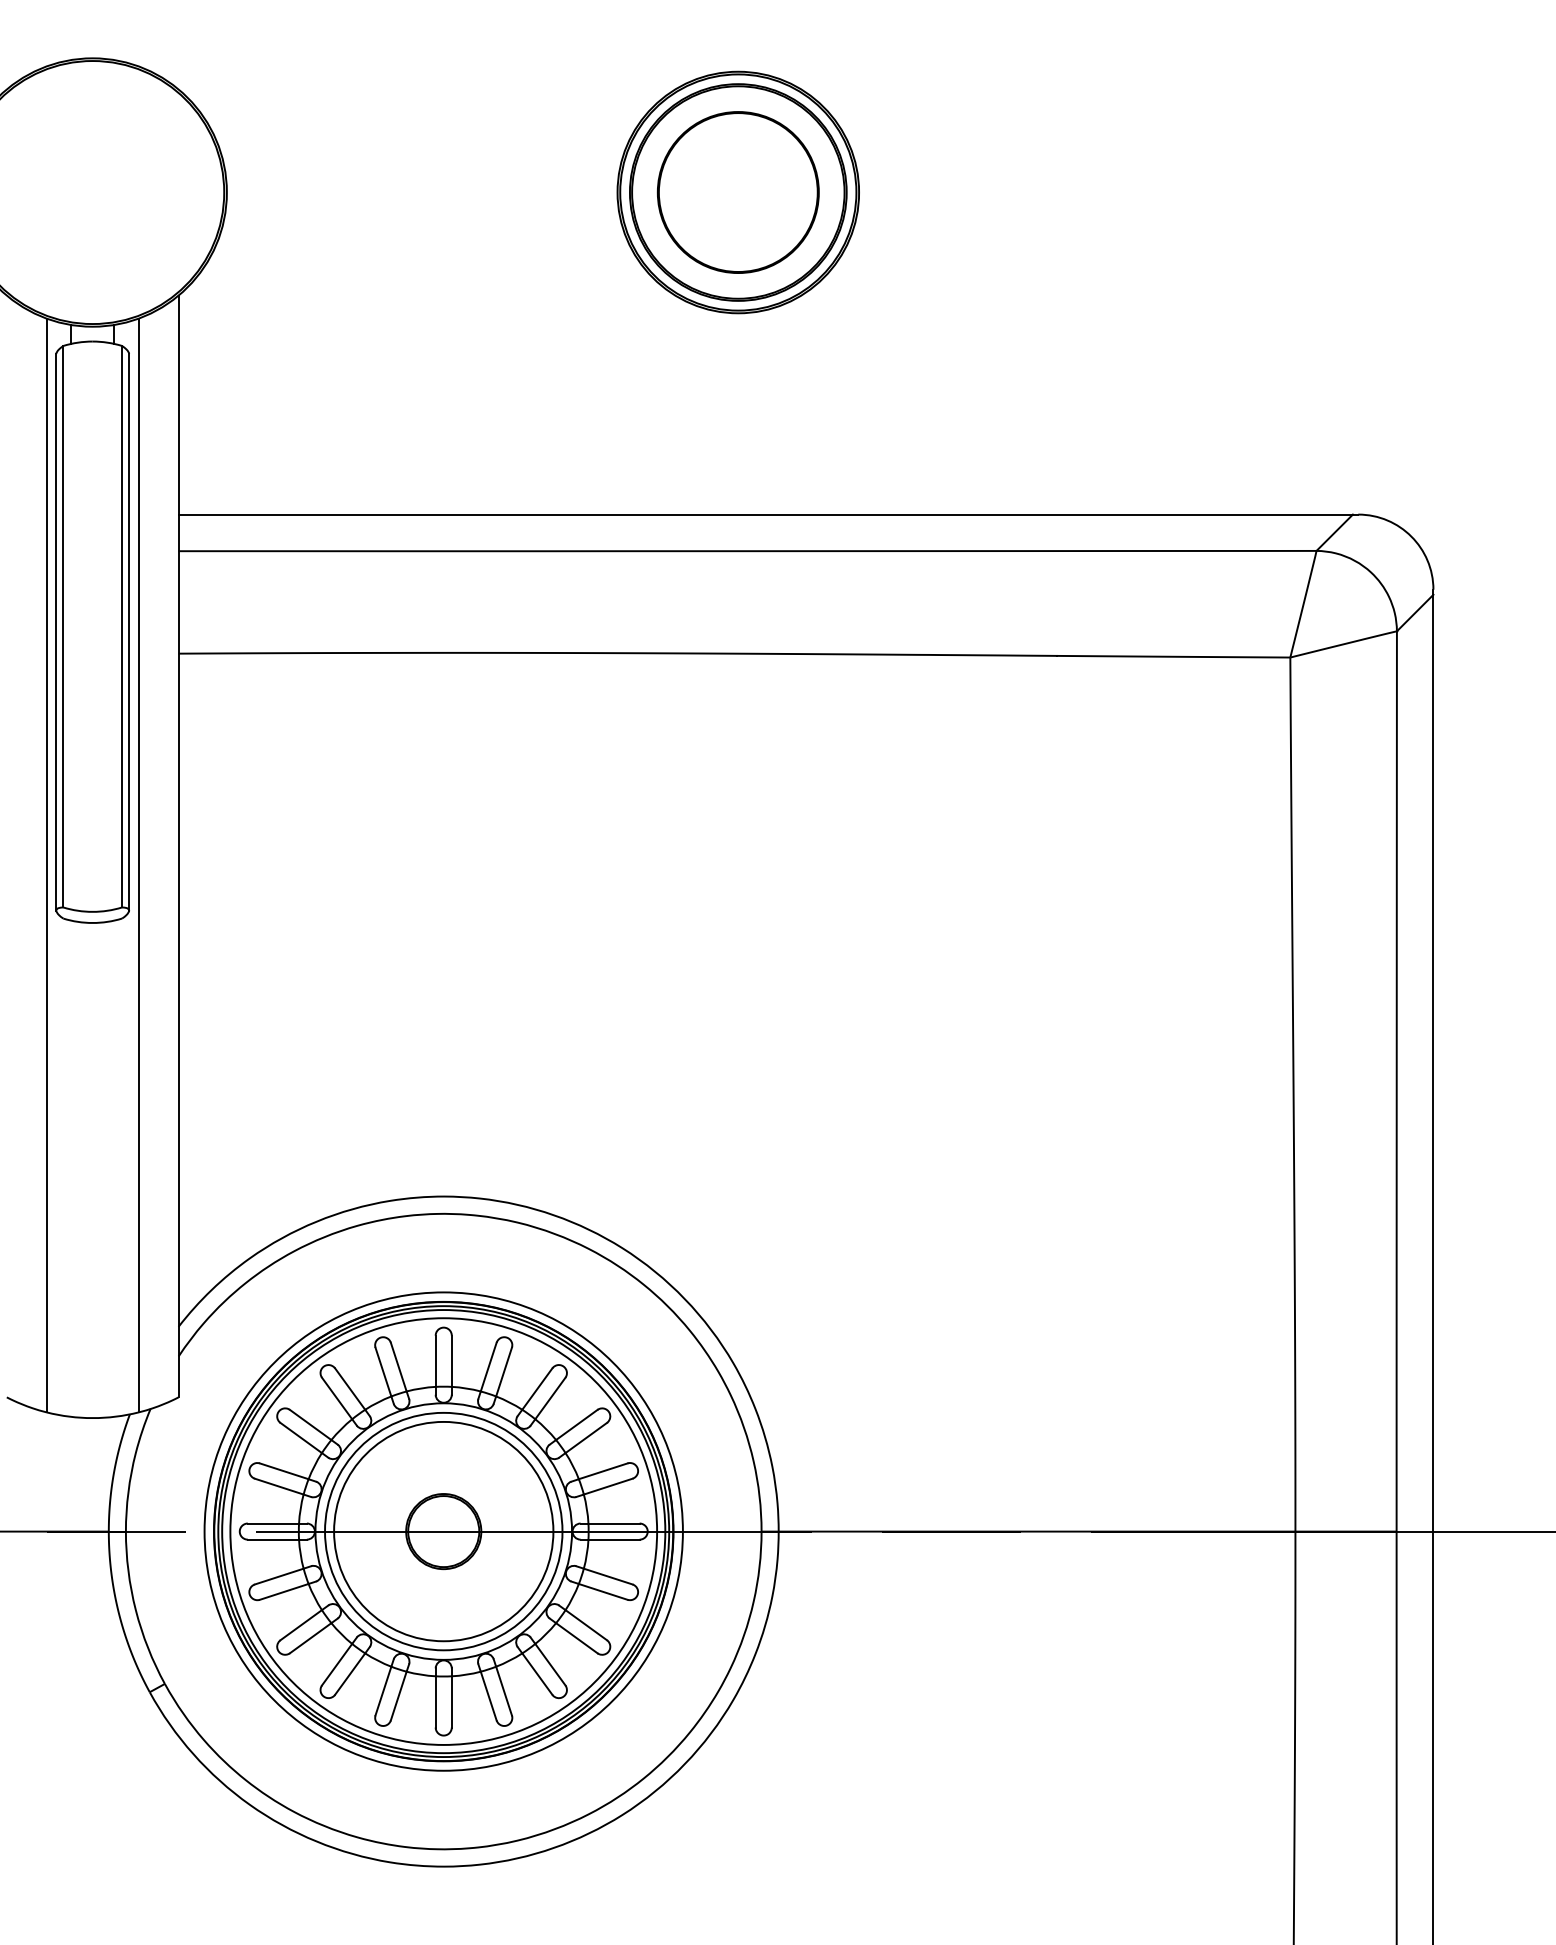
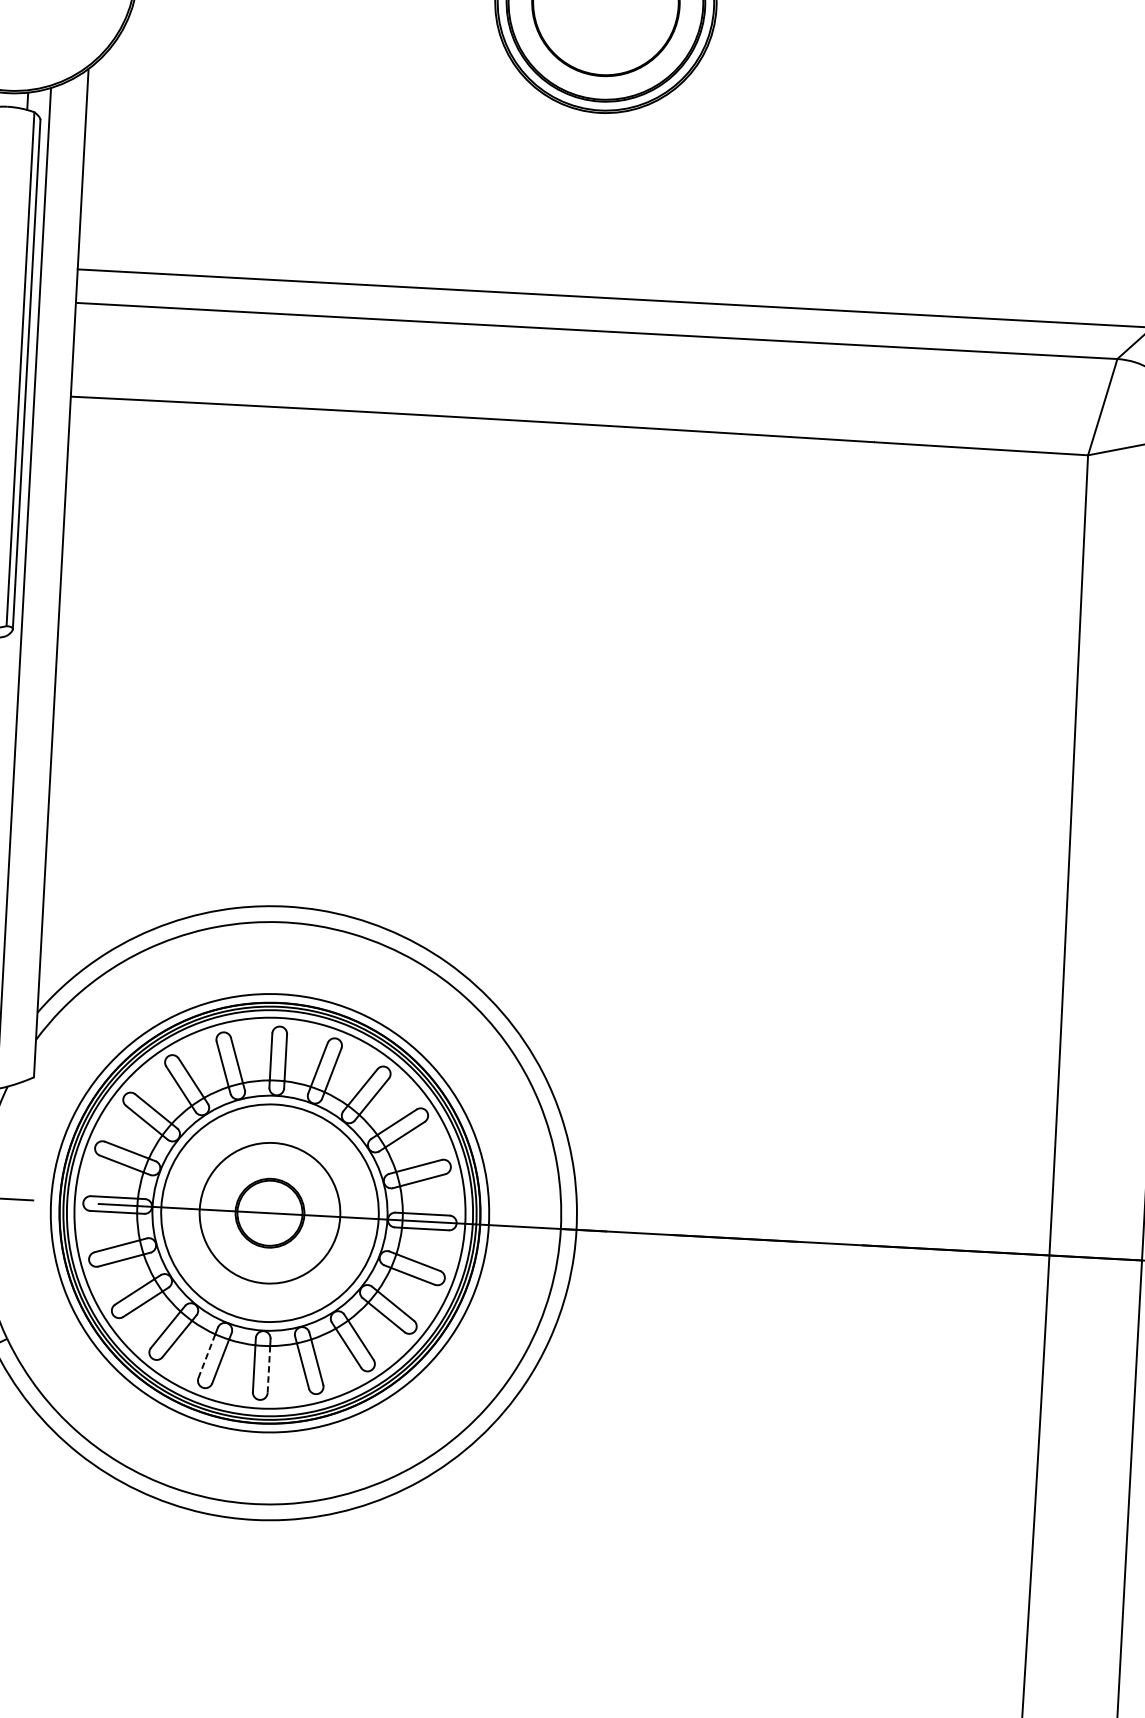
circle: (443, 1531) -> (269, 1213), size x0.7
line: (383, 1691) -> (206, 1356), solid -> dashed
line: (451, 1701) -> (268, 1369), solid -> dashed

